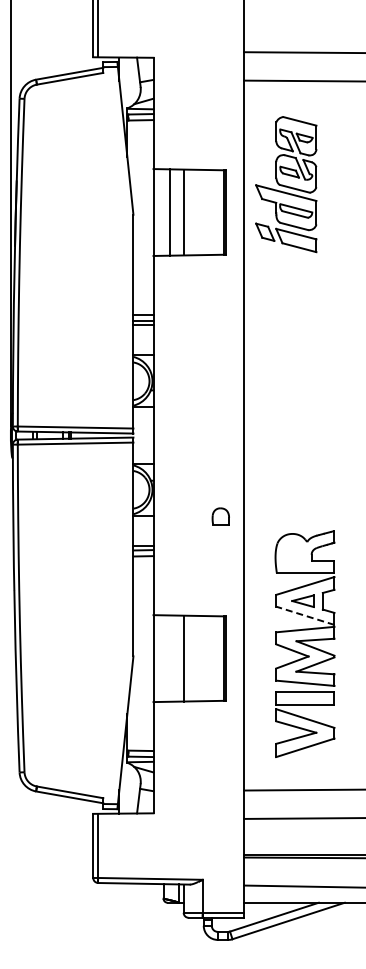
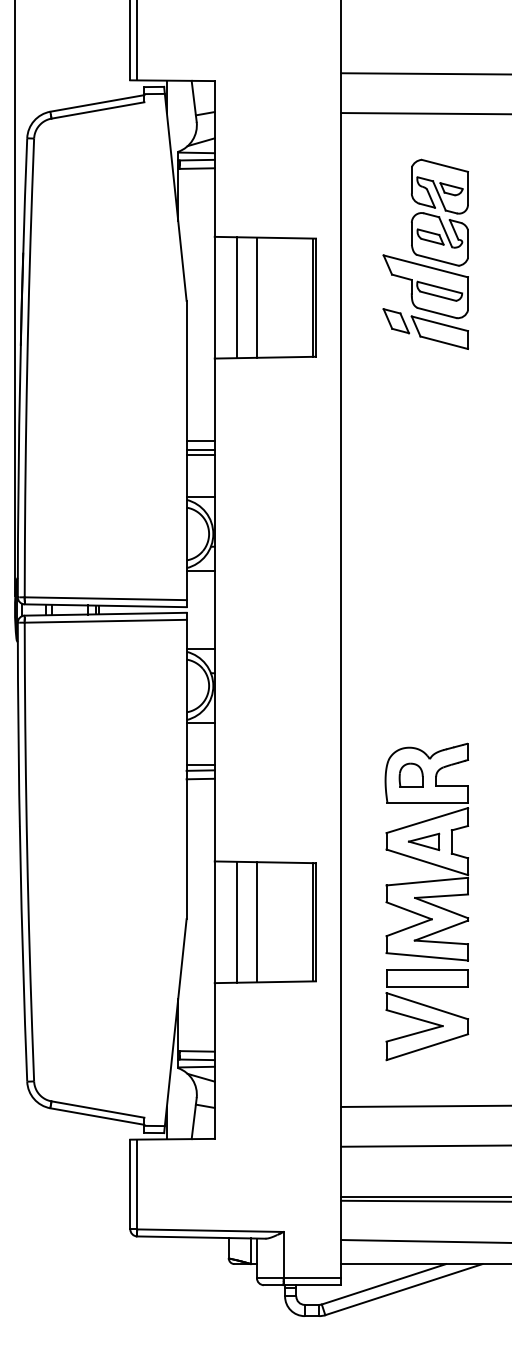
part: (286, 184) -> (426, 254), moved
part: (220, 516) -> (410, 775), moved
line: (305, 615) -> (427, 861), dashed -> solid
line: (169, 658) -> (237, 922), added

